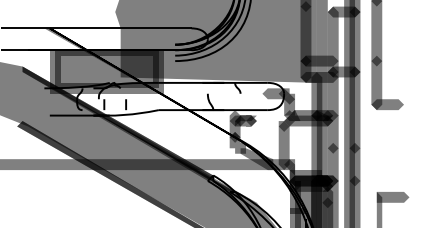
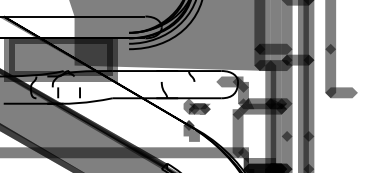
fill: (234, 126) -> (188, 114), removed
fill: (256, 159) -> (210, 147), removed

